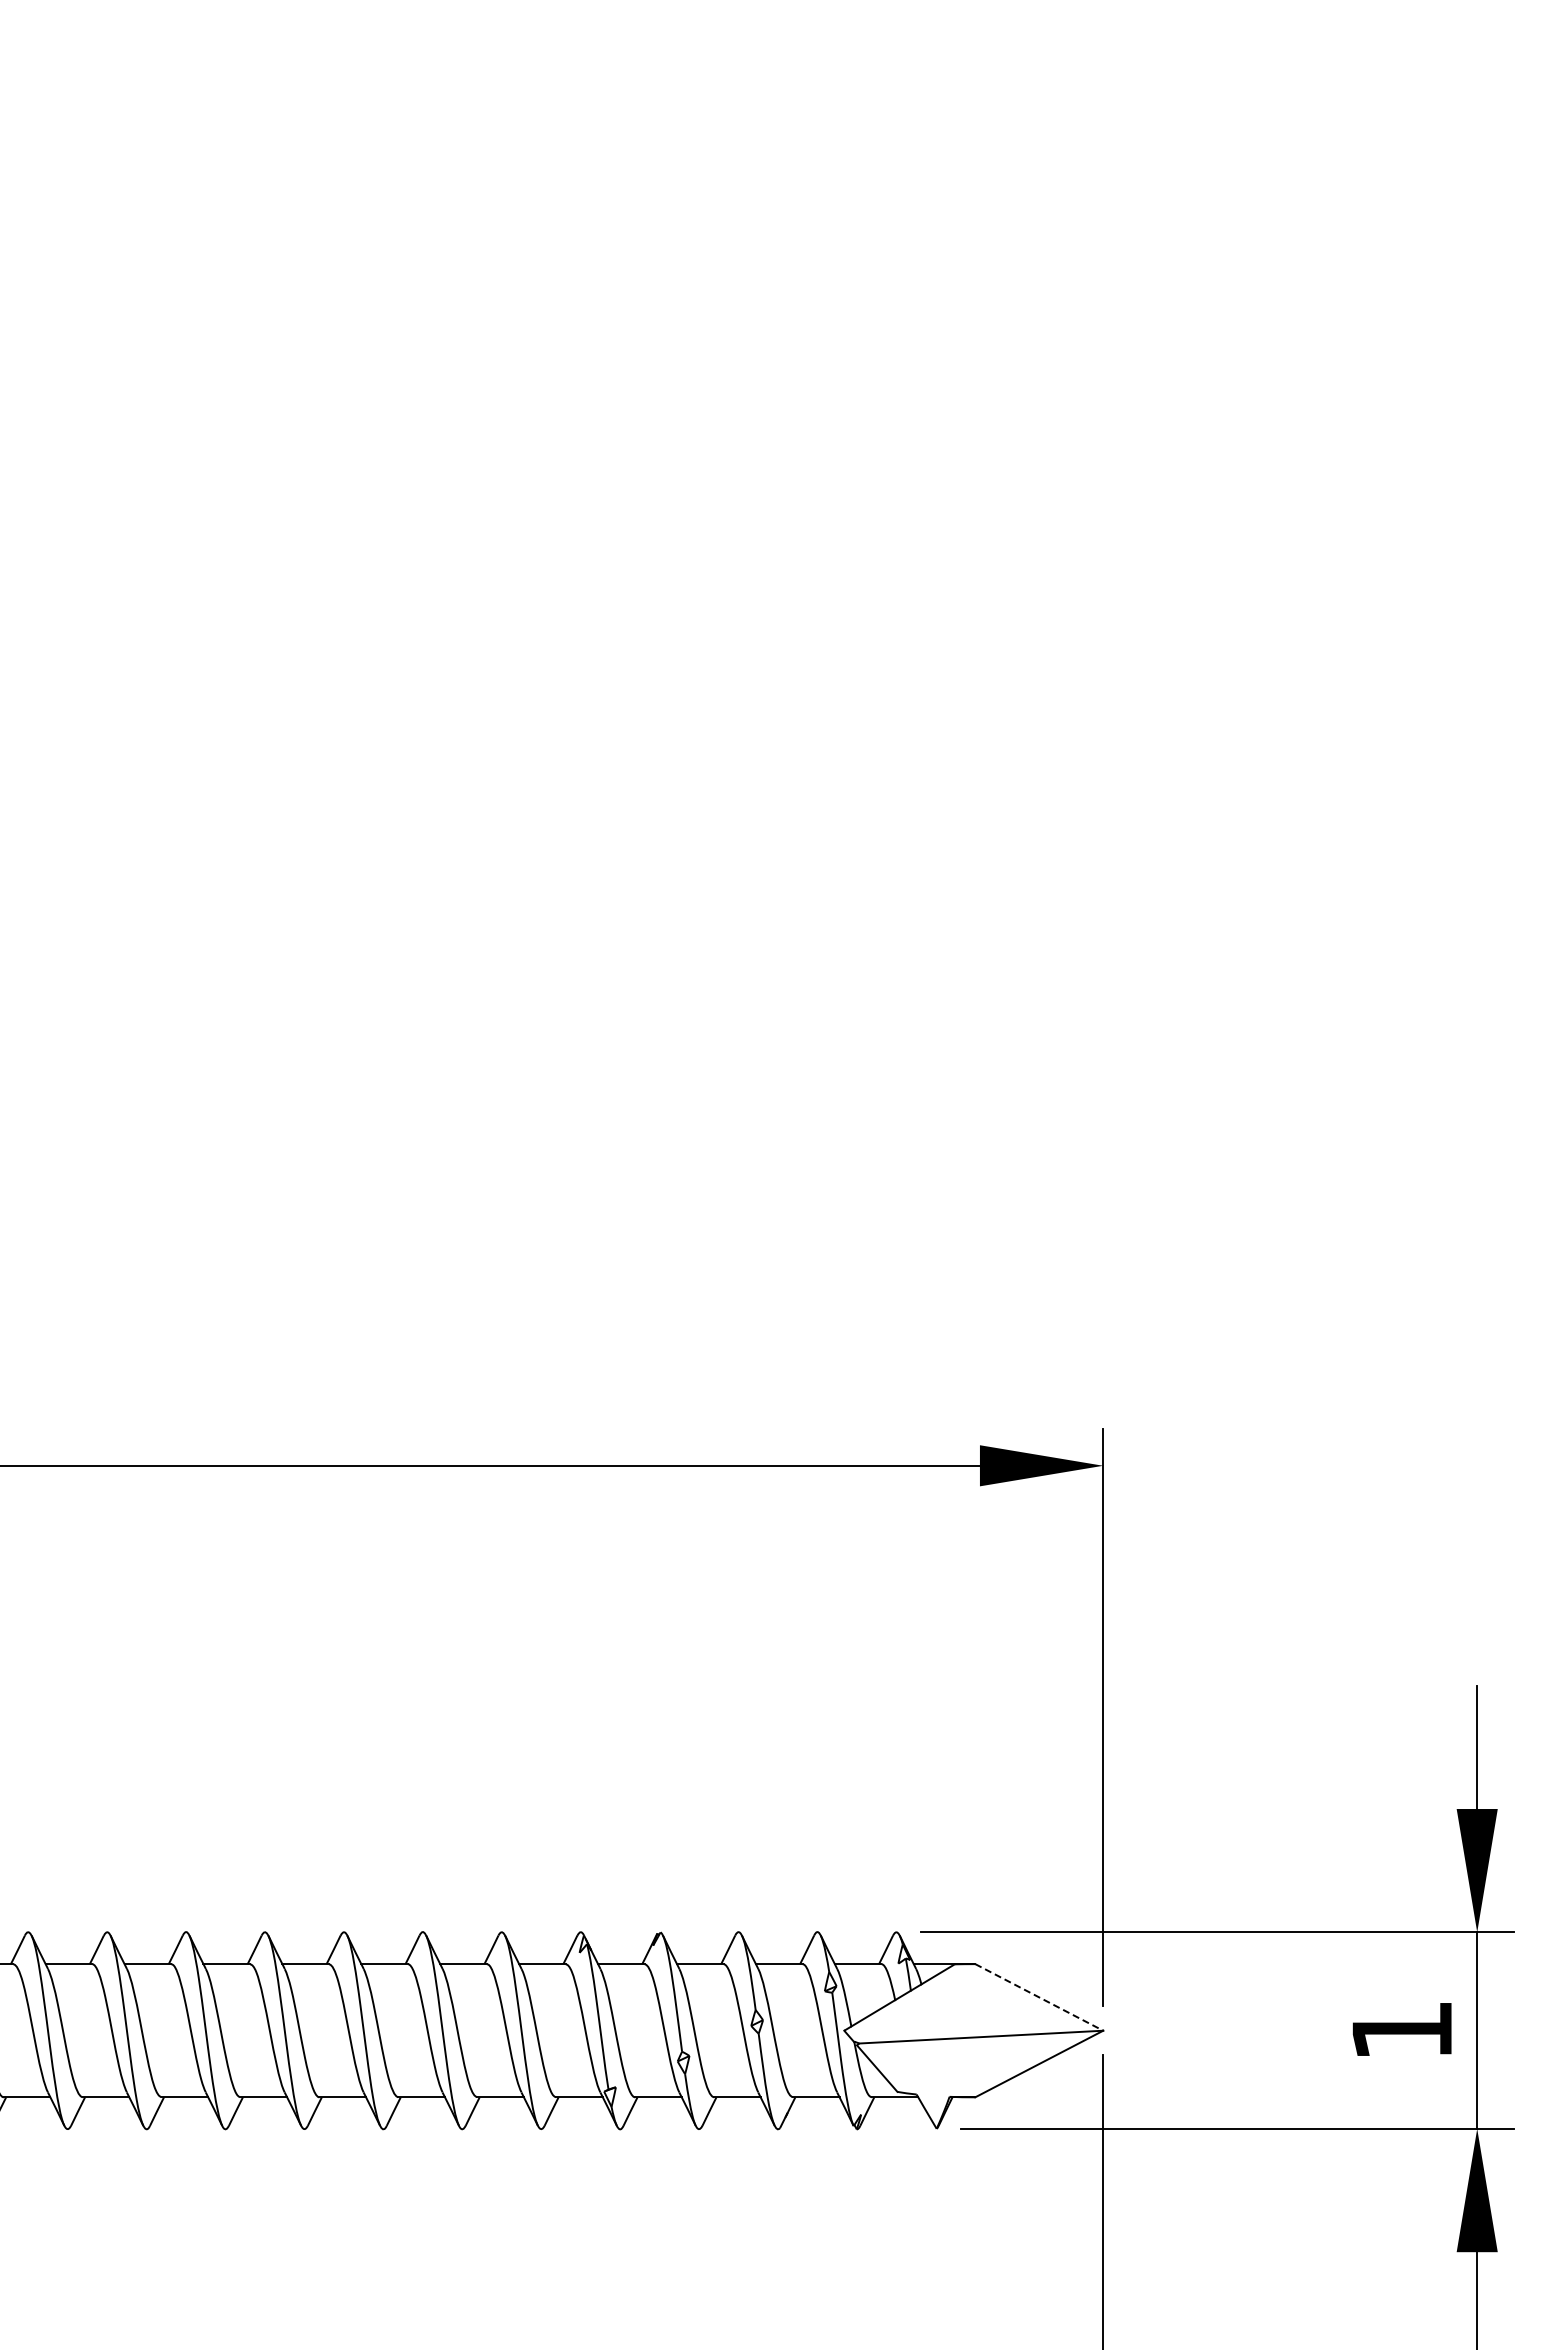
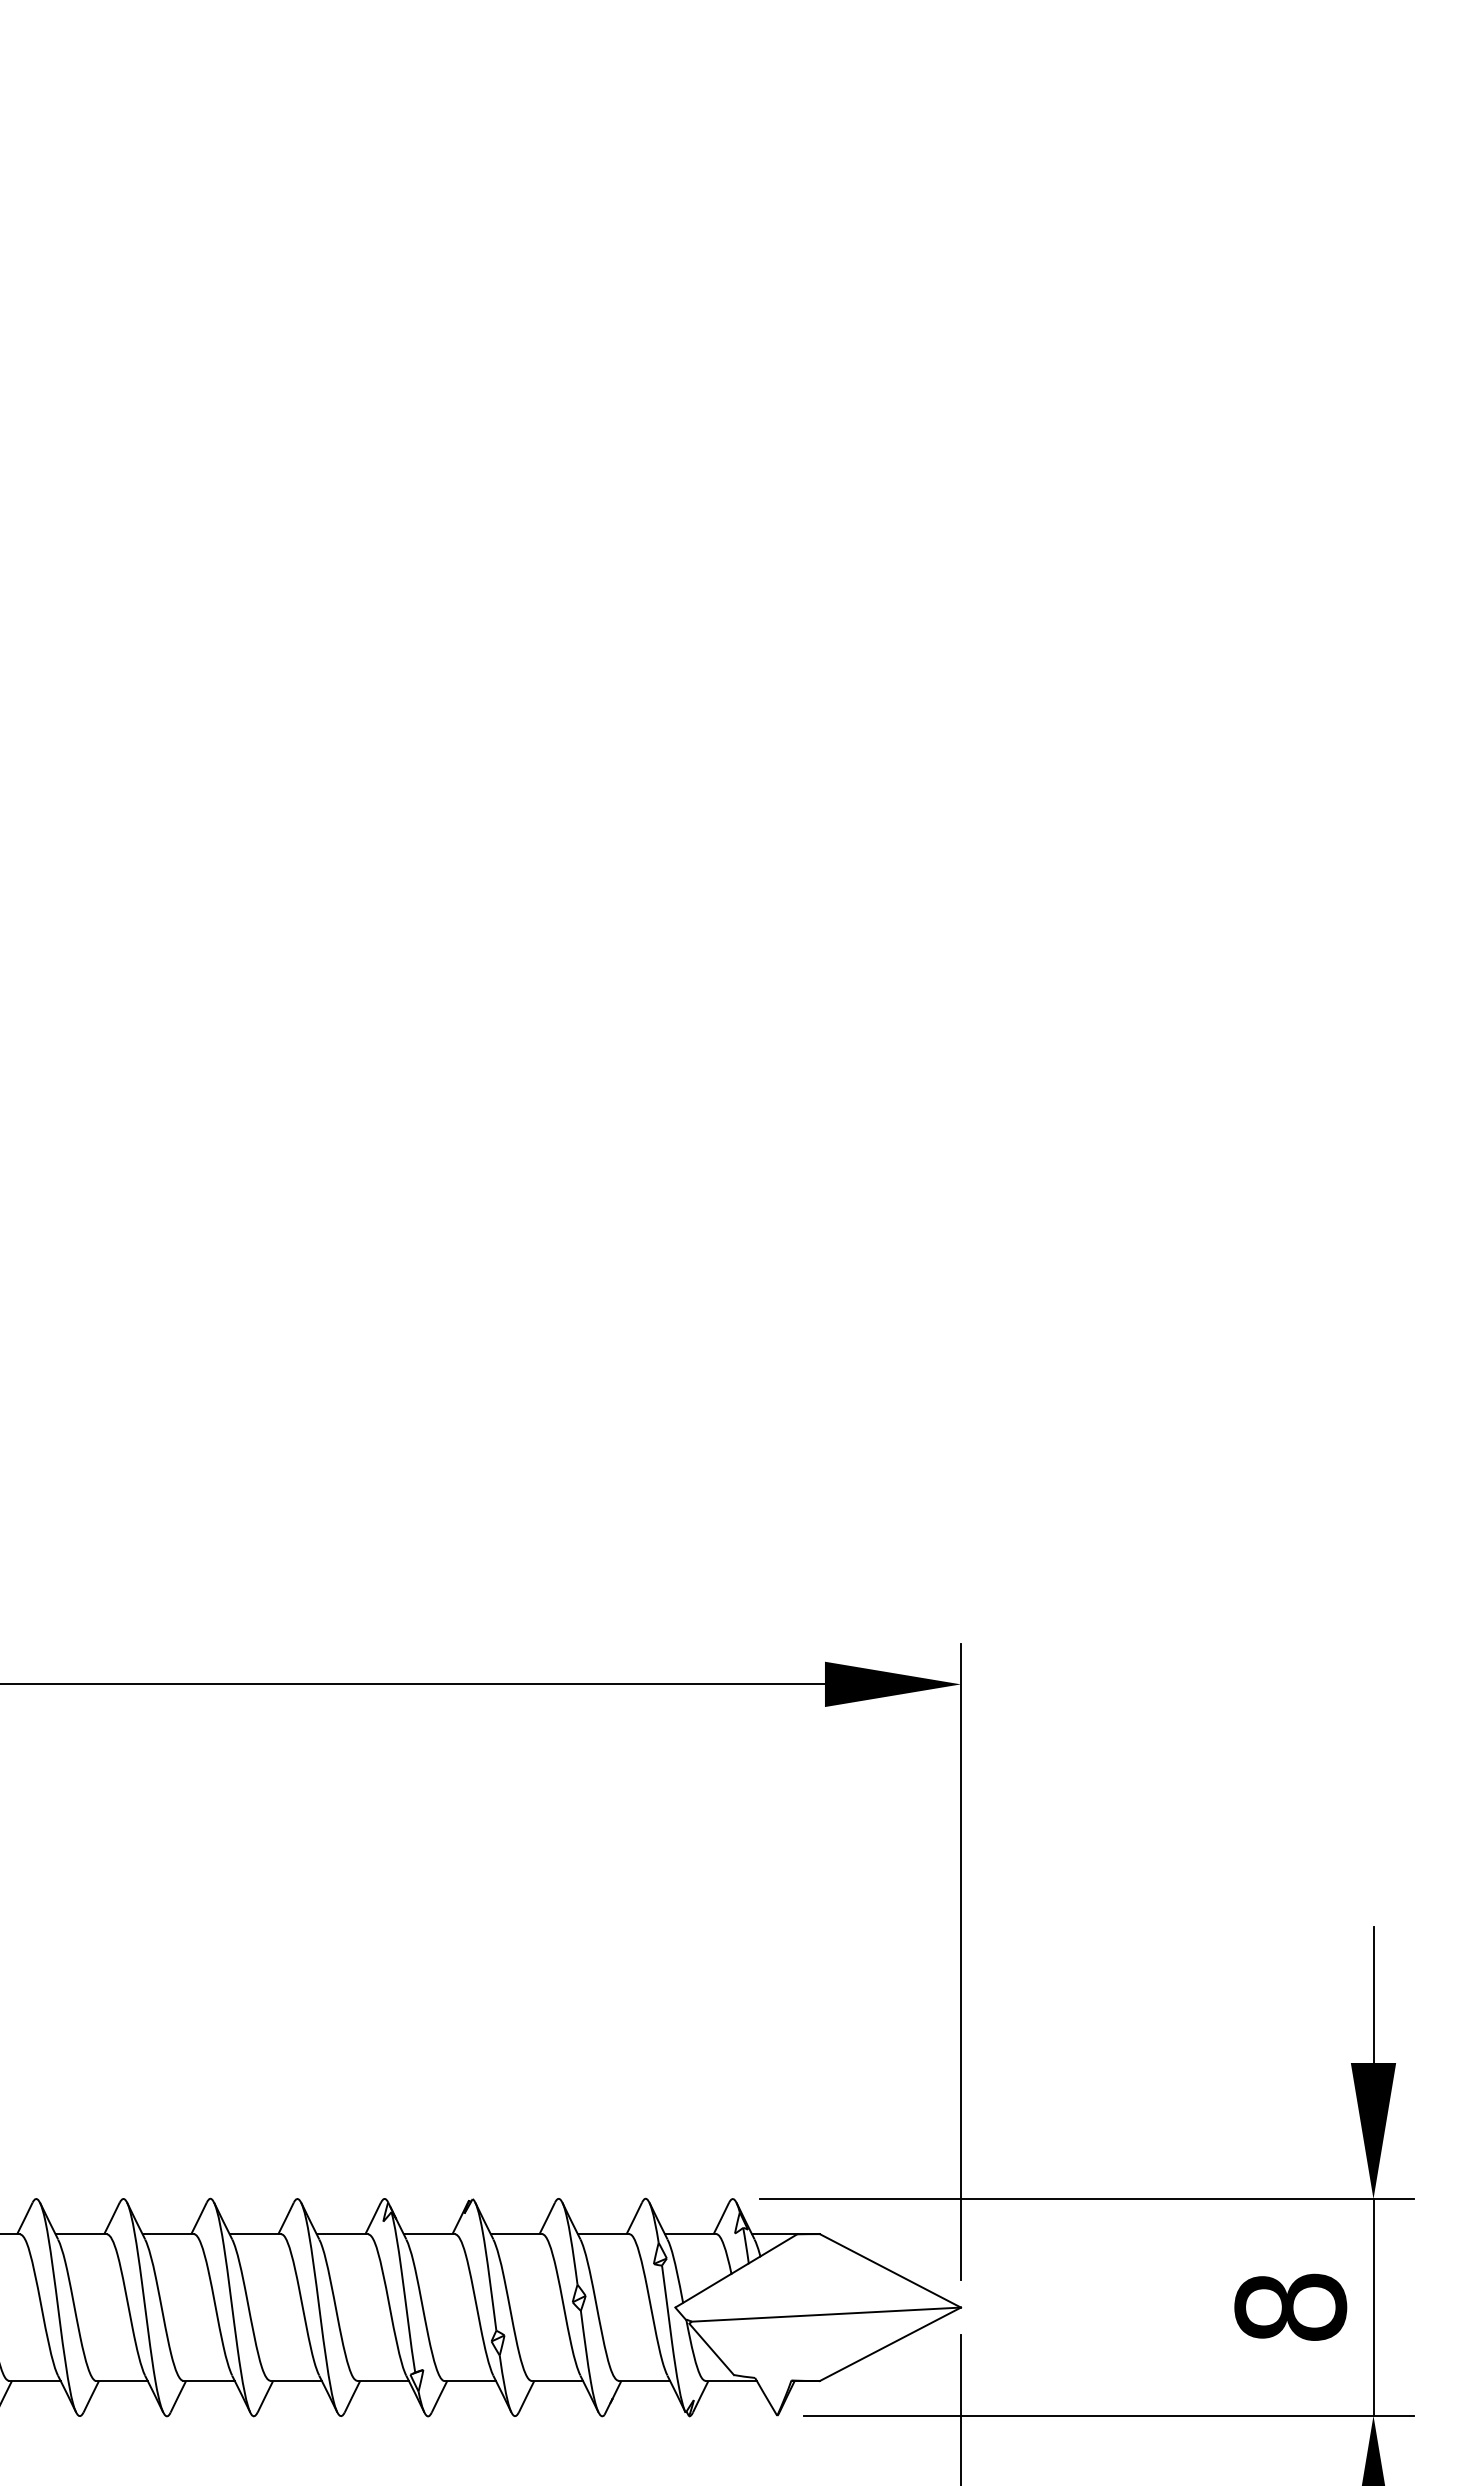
line: (1039, 1997) -> (890, 2270), dashed -> solid
text: (1402, 2030) -> (1291, 2307), 1 -> 8

